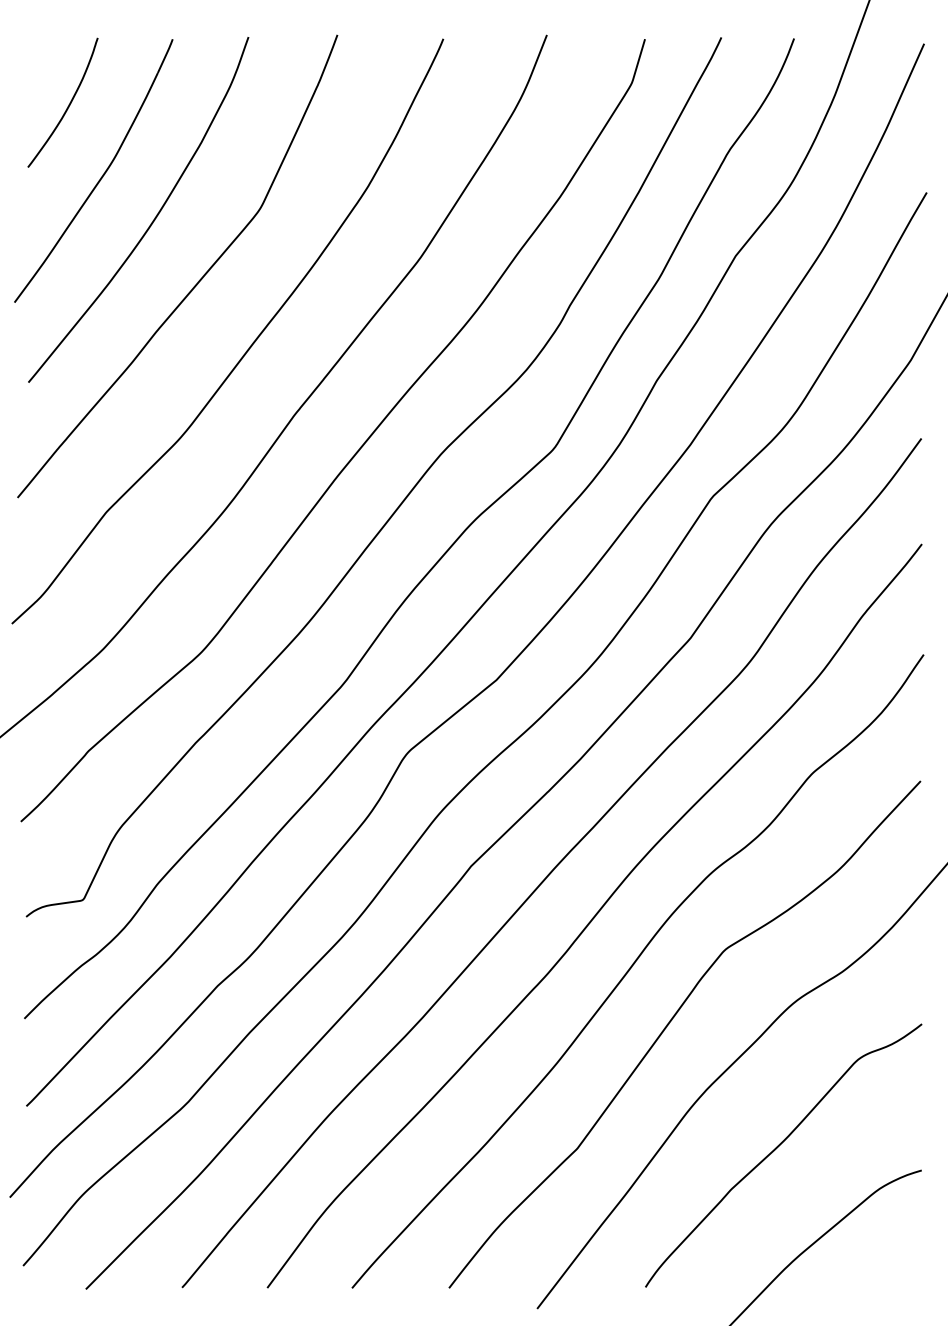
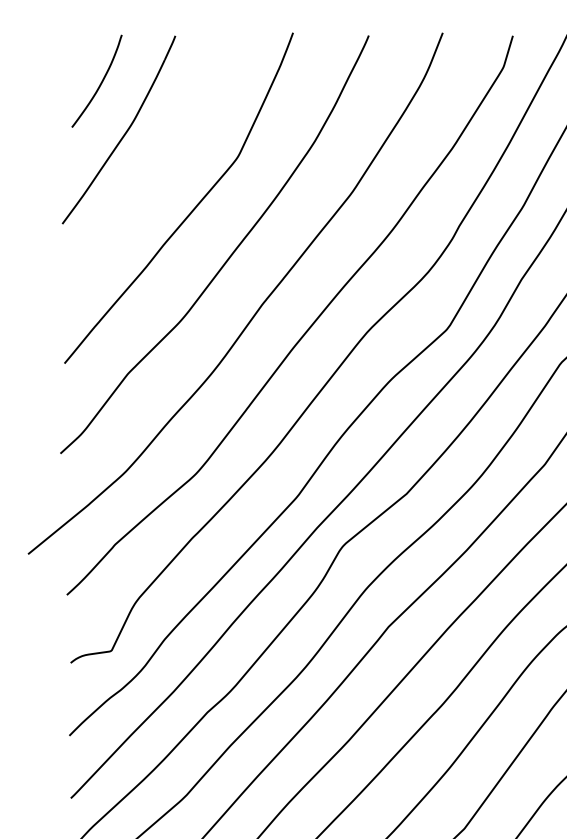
curve: (152, 220) -> (160, 165), removed

